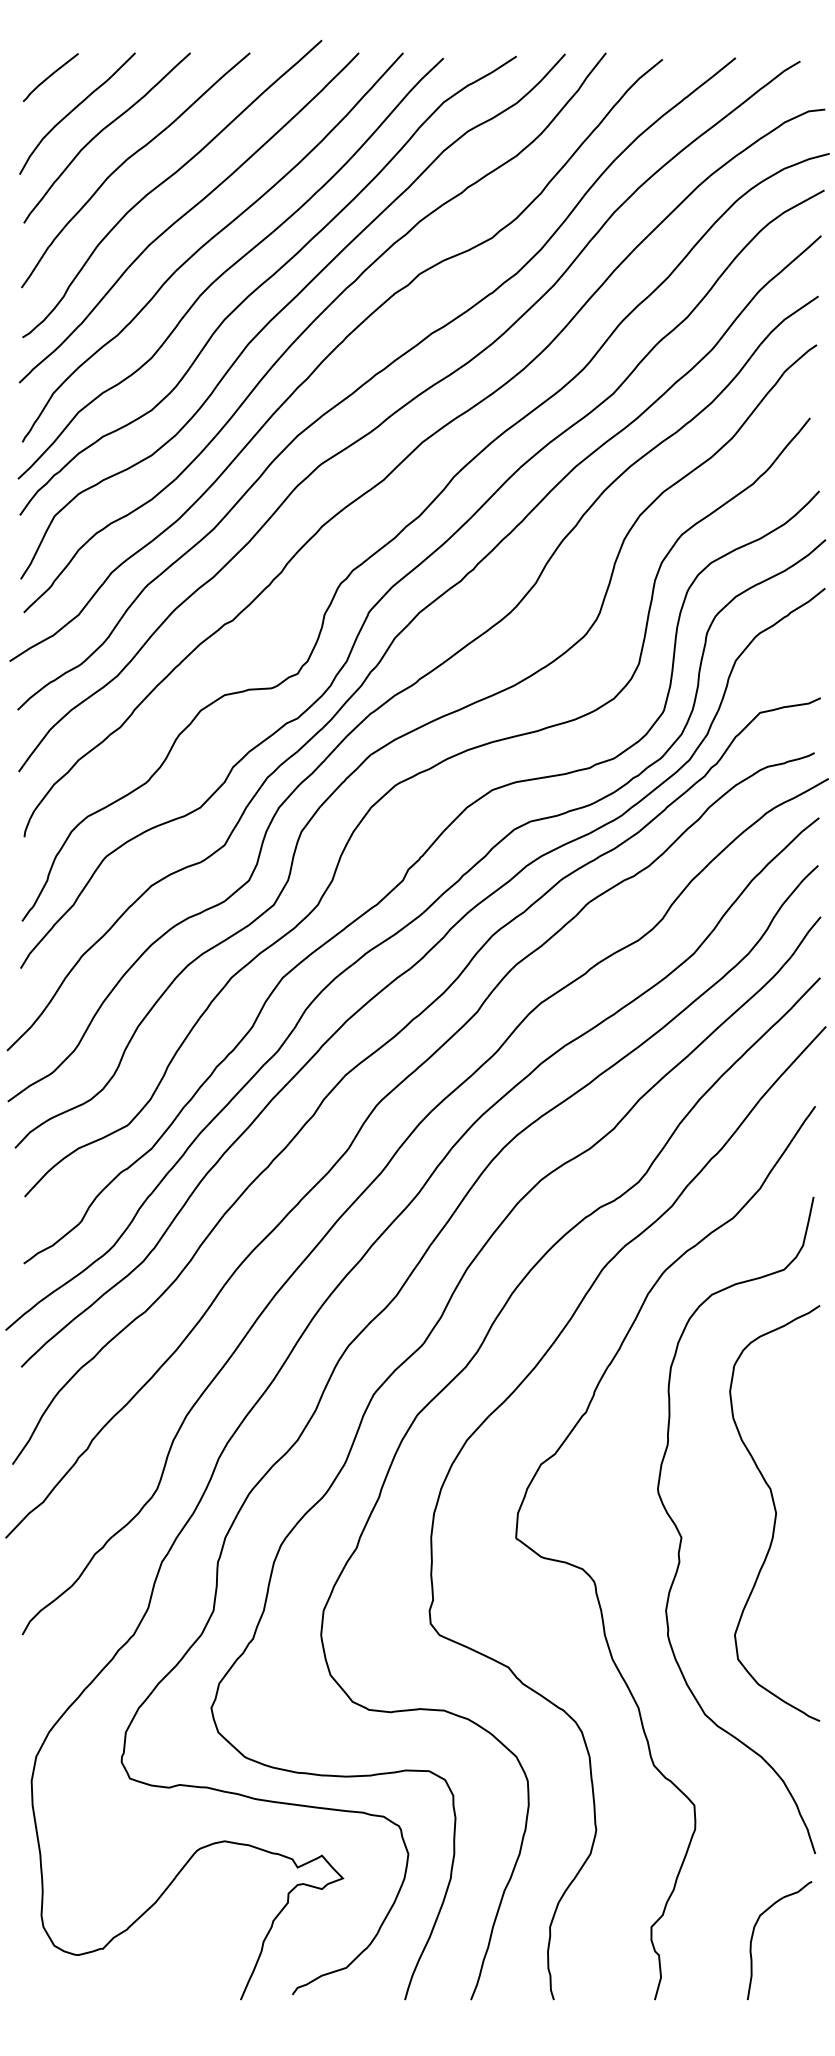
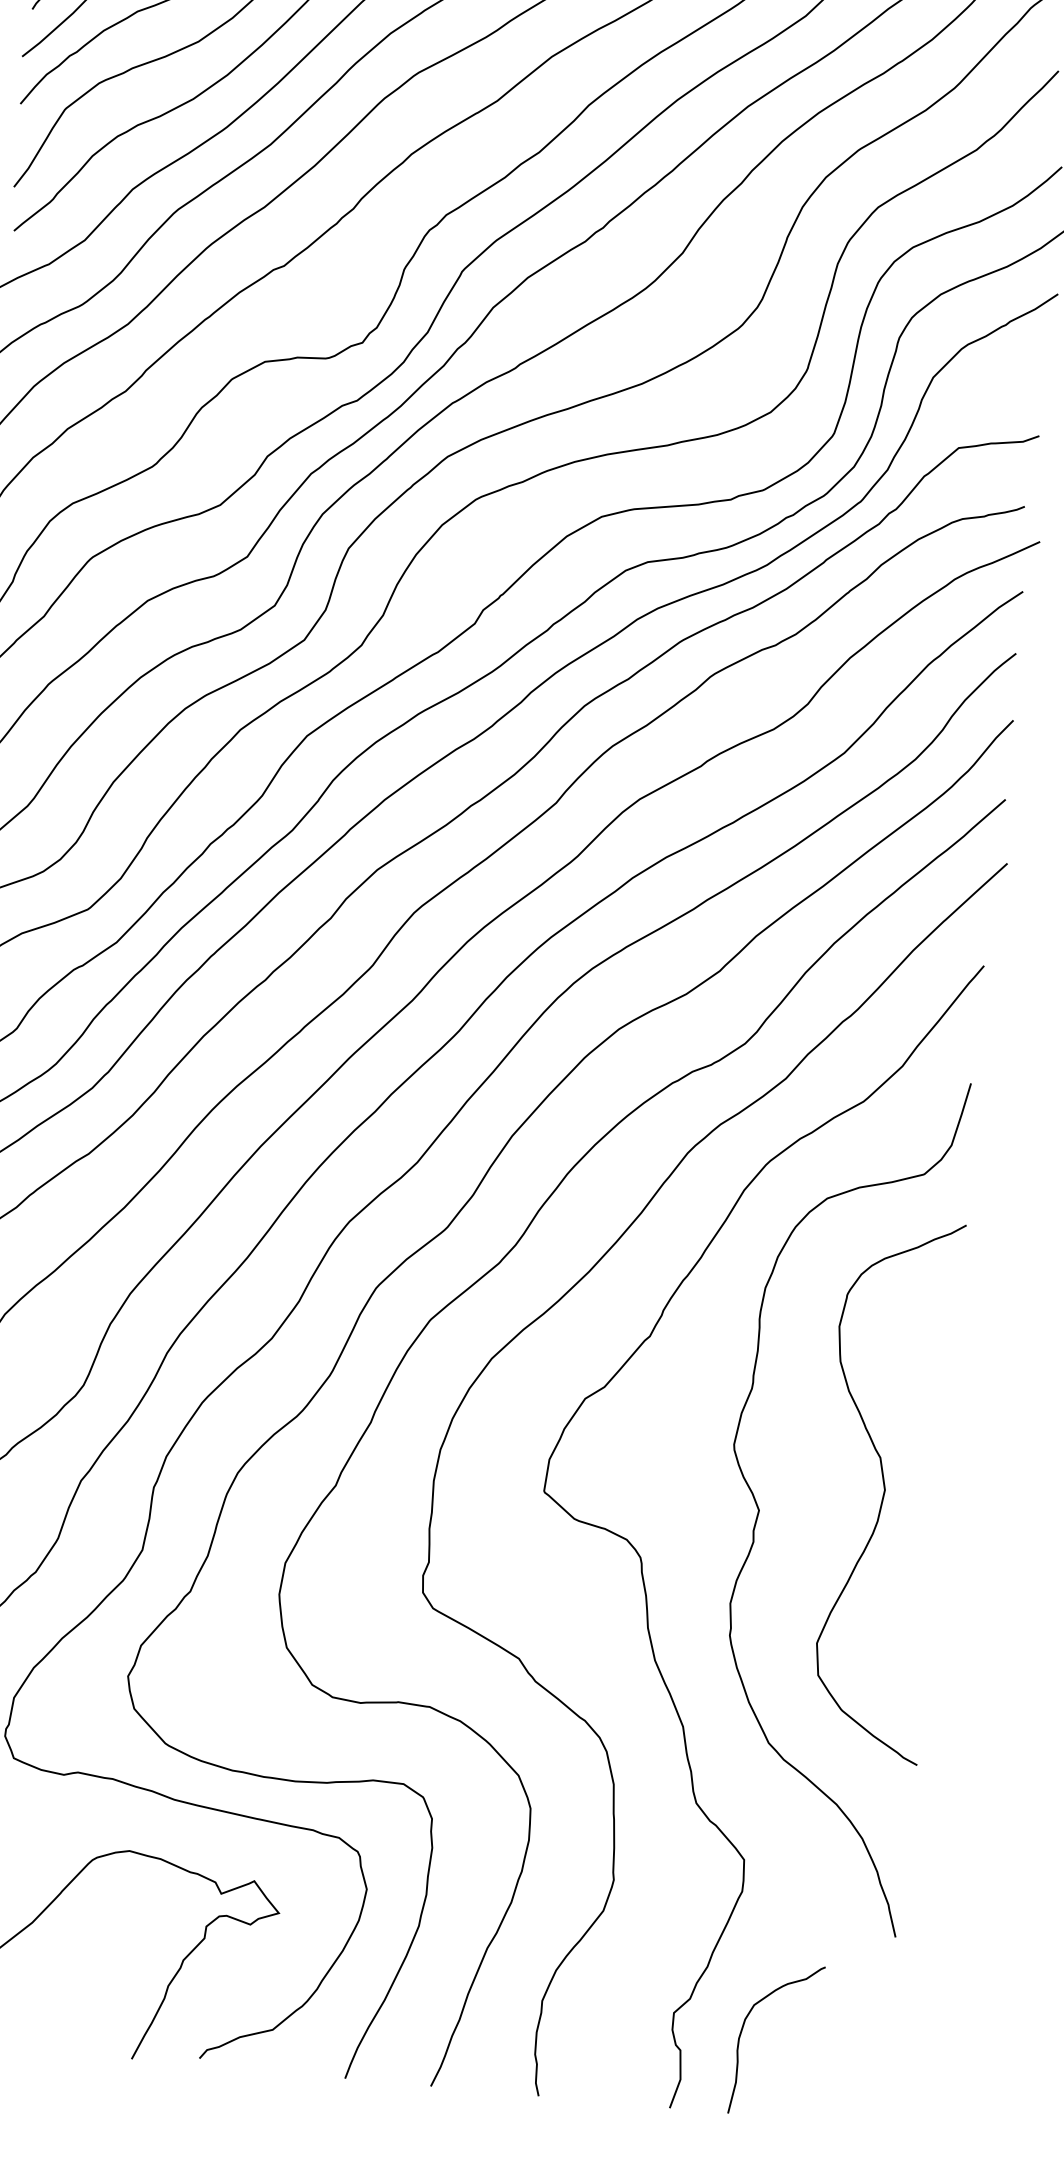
curve: (753, 1936) -> (743, 2031), moved

